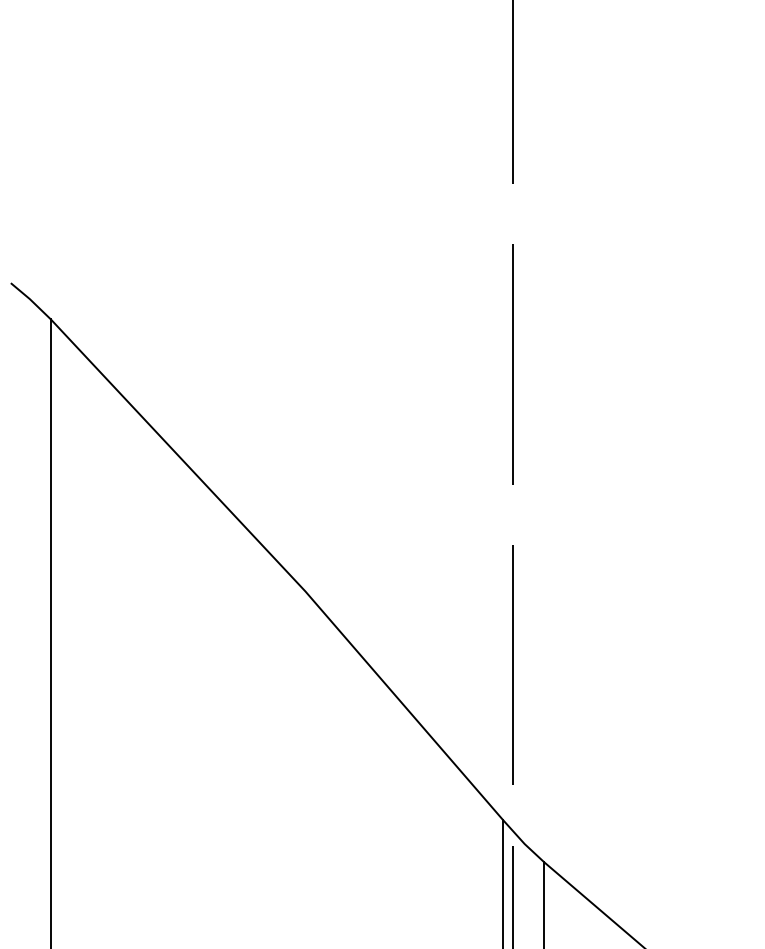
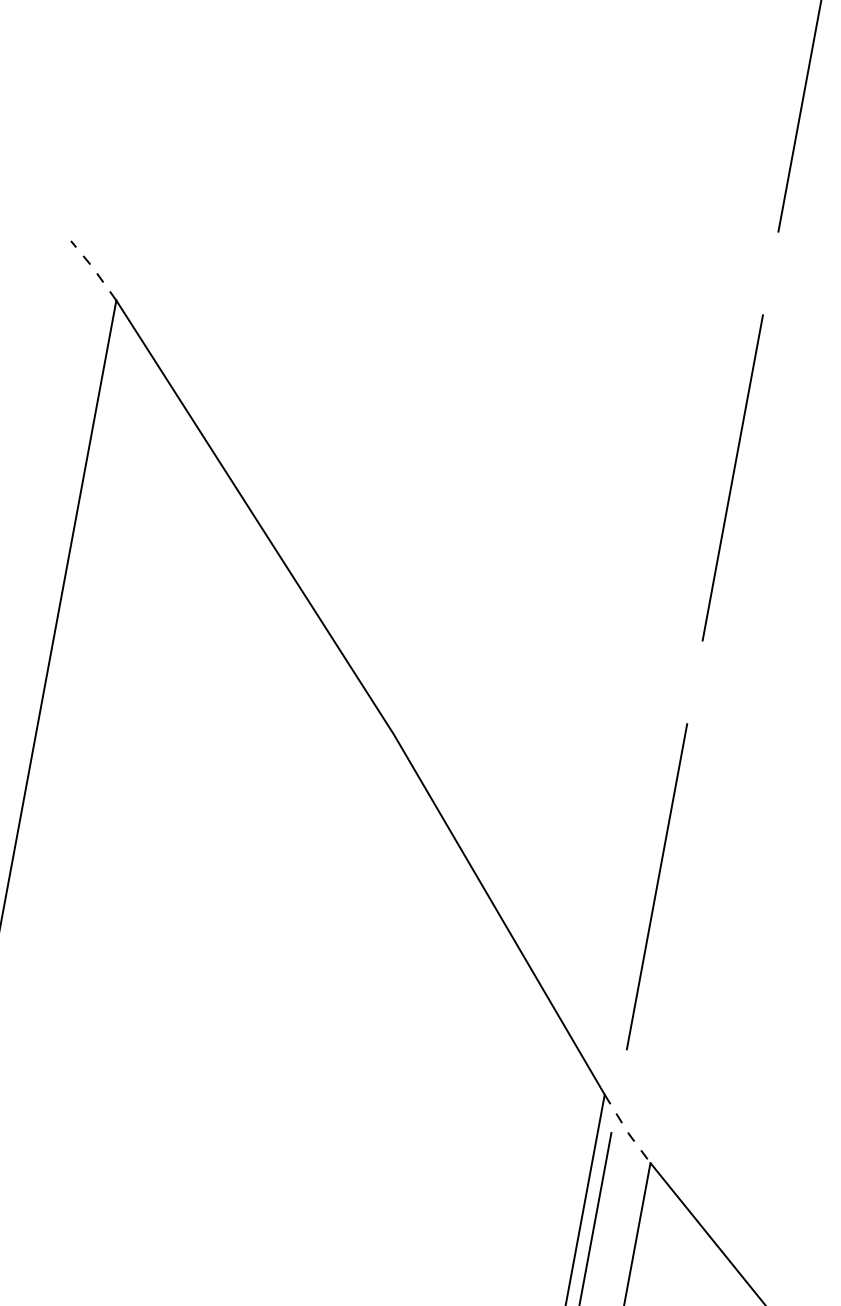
line: (31, 300) -> (94, 269), solid -> dashed
line: (523, 842) -> (627, 1130), solid -> dashed

